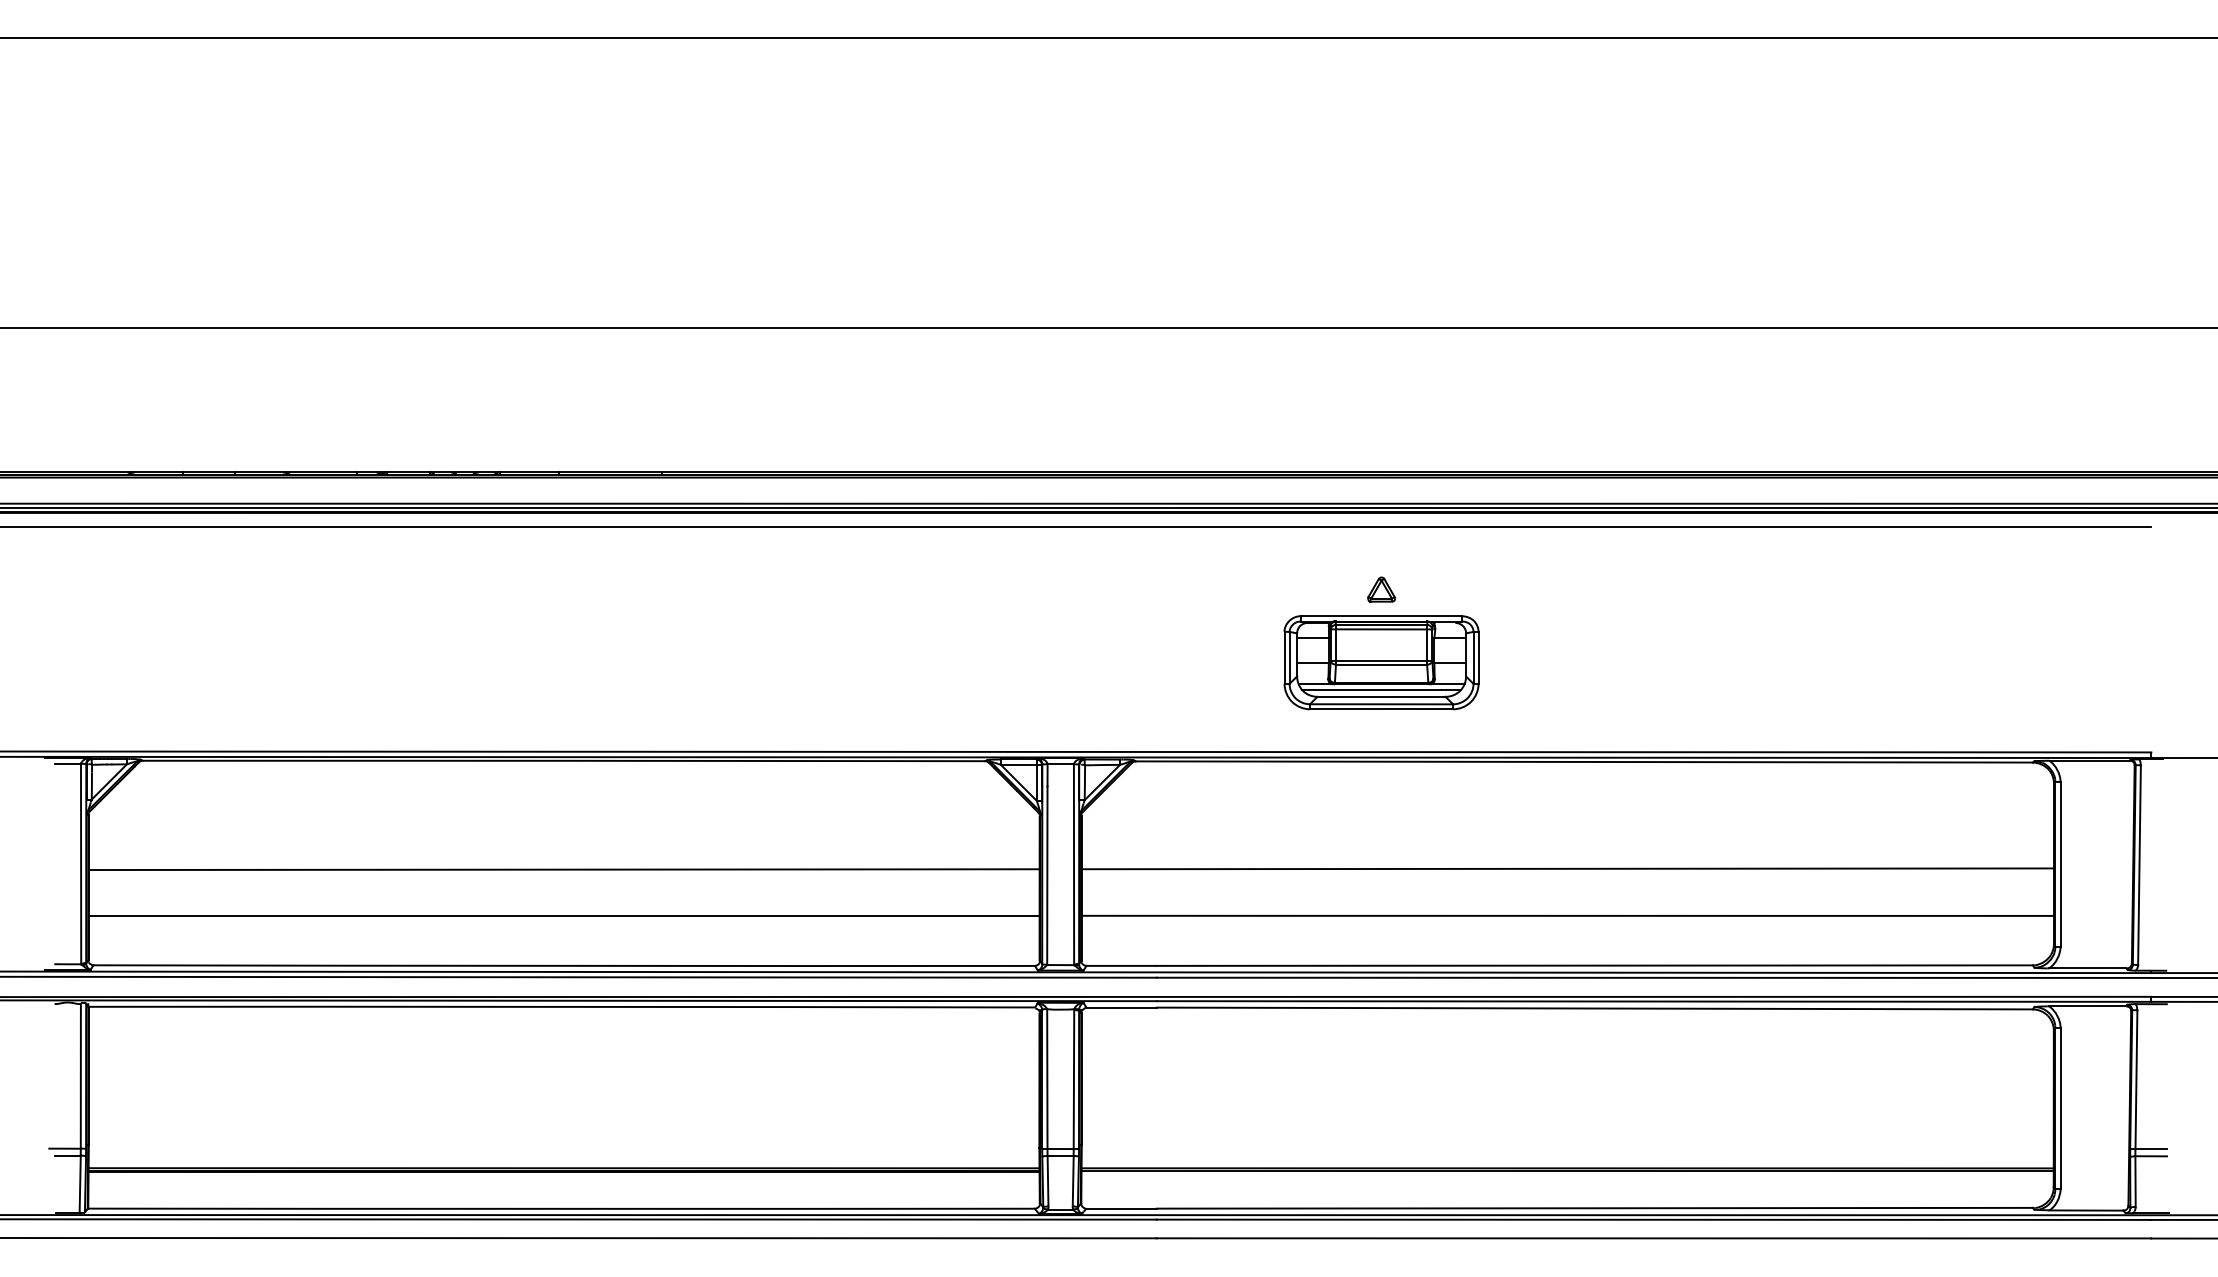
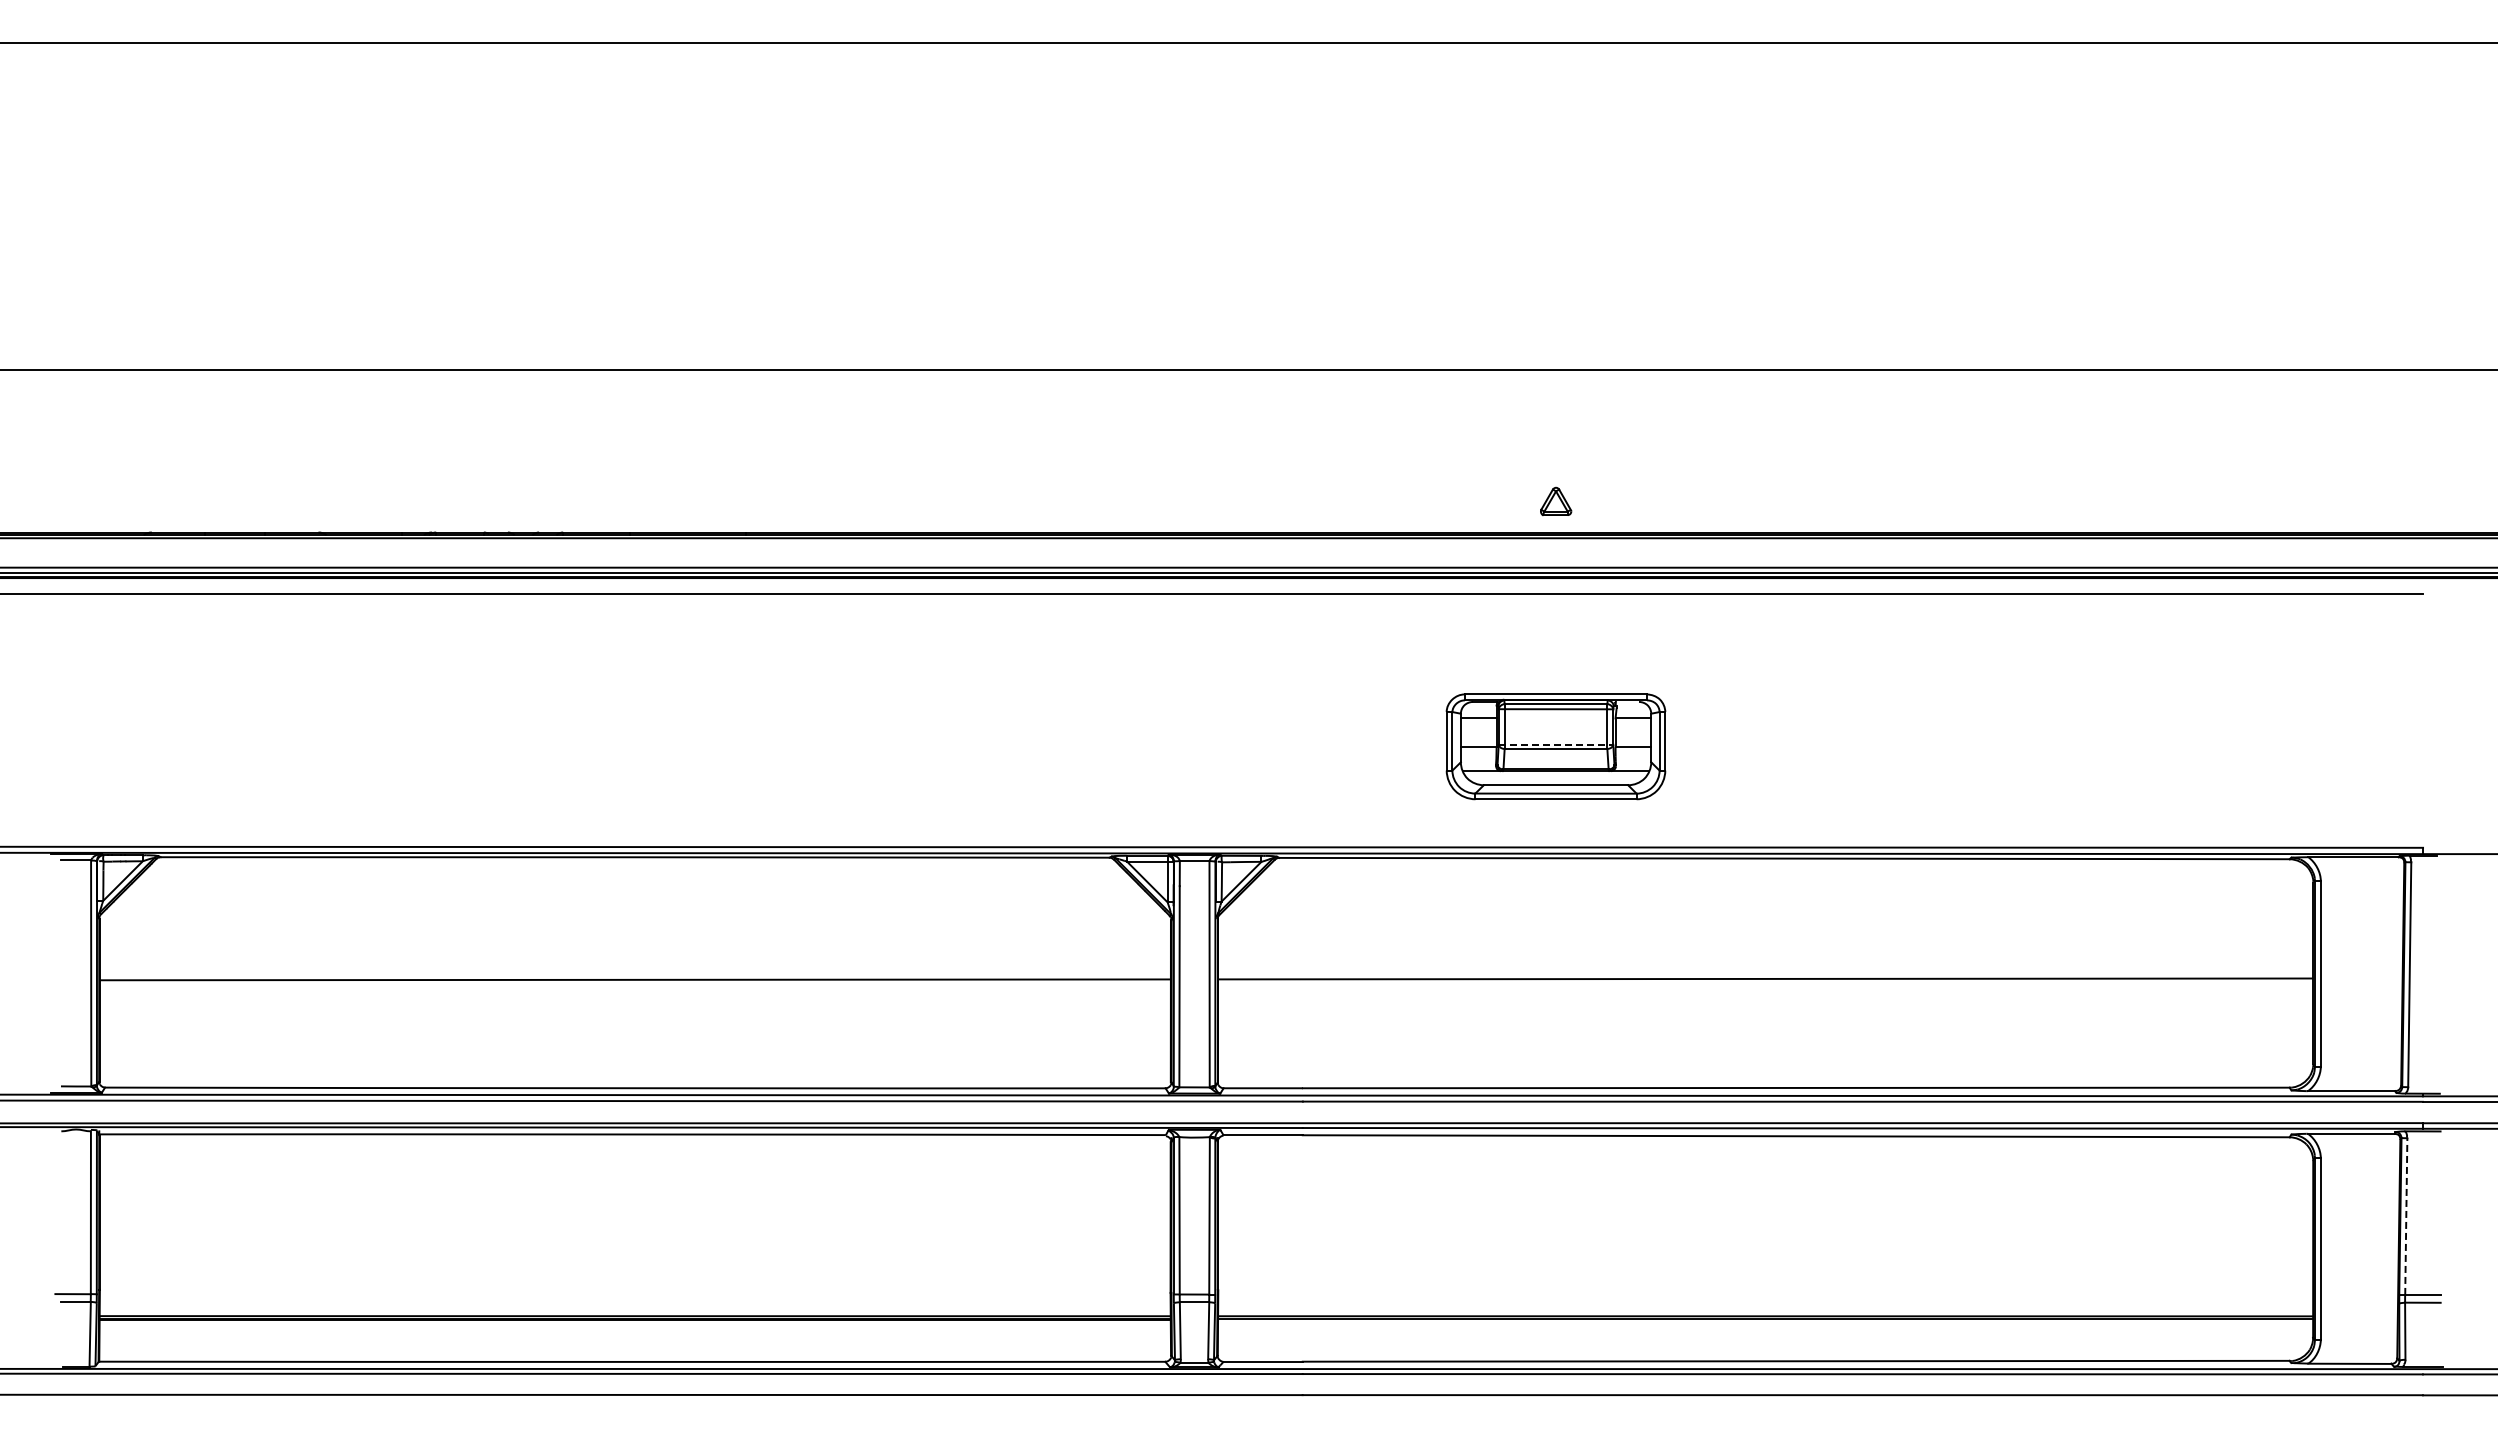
part: (1381, 589) -> (1556, 501), moved
line: (1381, 660) -> (1556, 744), solid -> dashed
line: (1381, 689) -> (1555, 777), removed
line: (564, 915) -> (635, 1031), removed
line: (1567, 915) -> (1765, 1031), removed
line: (2136, 1079) -> (2406, 1216), solid -> dashed

